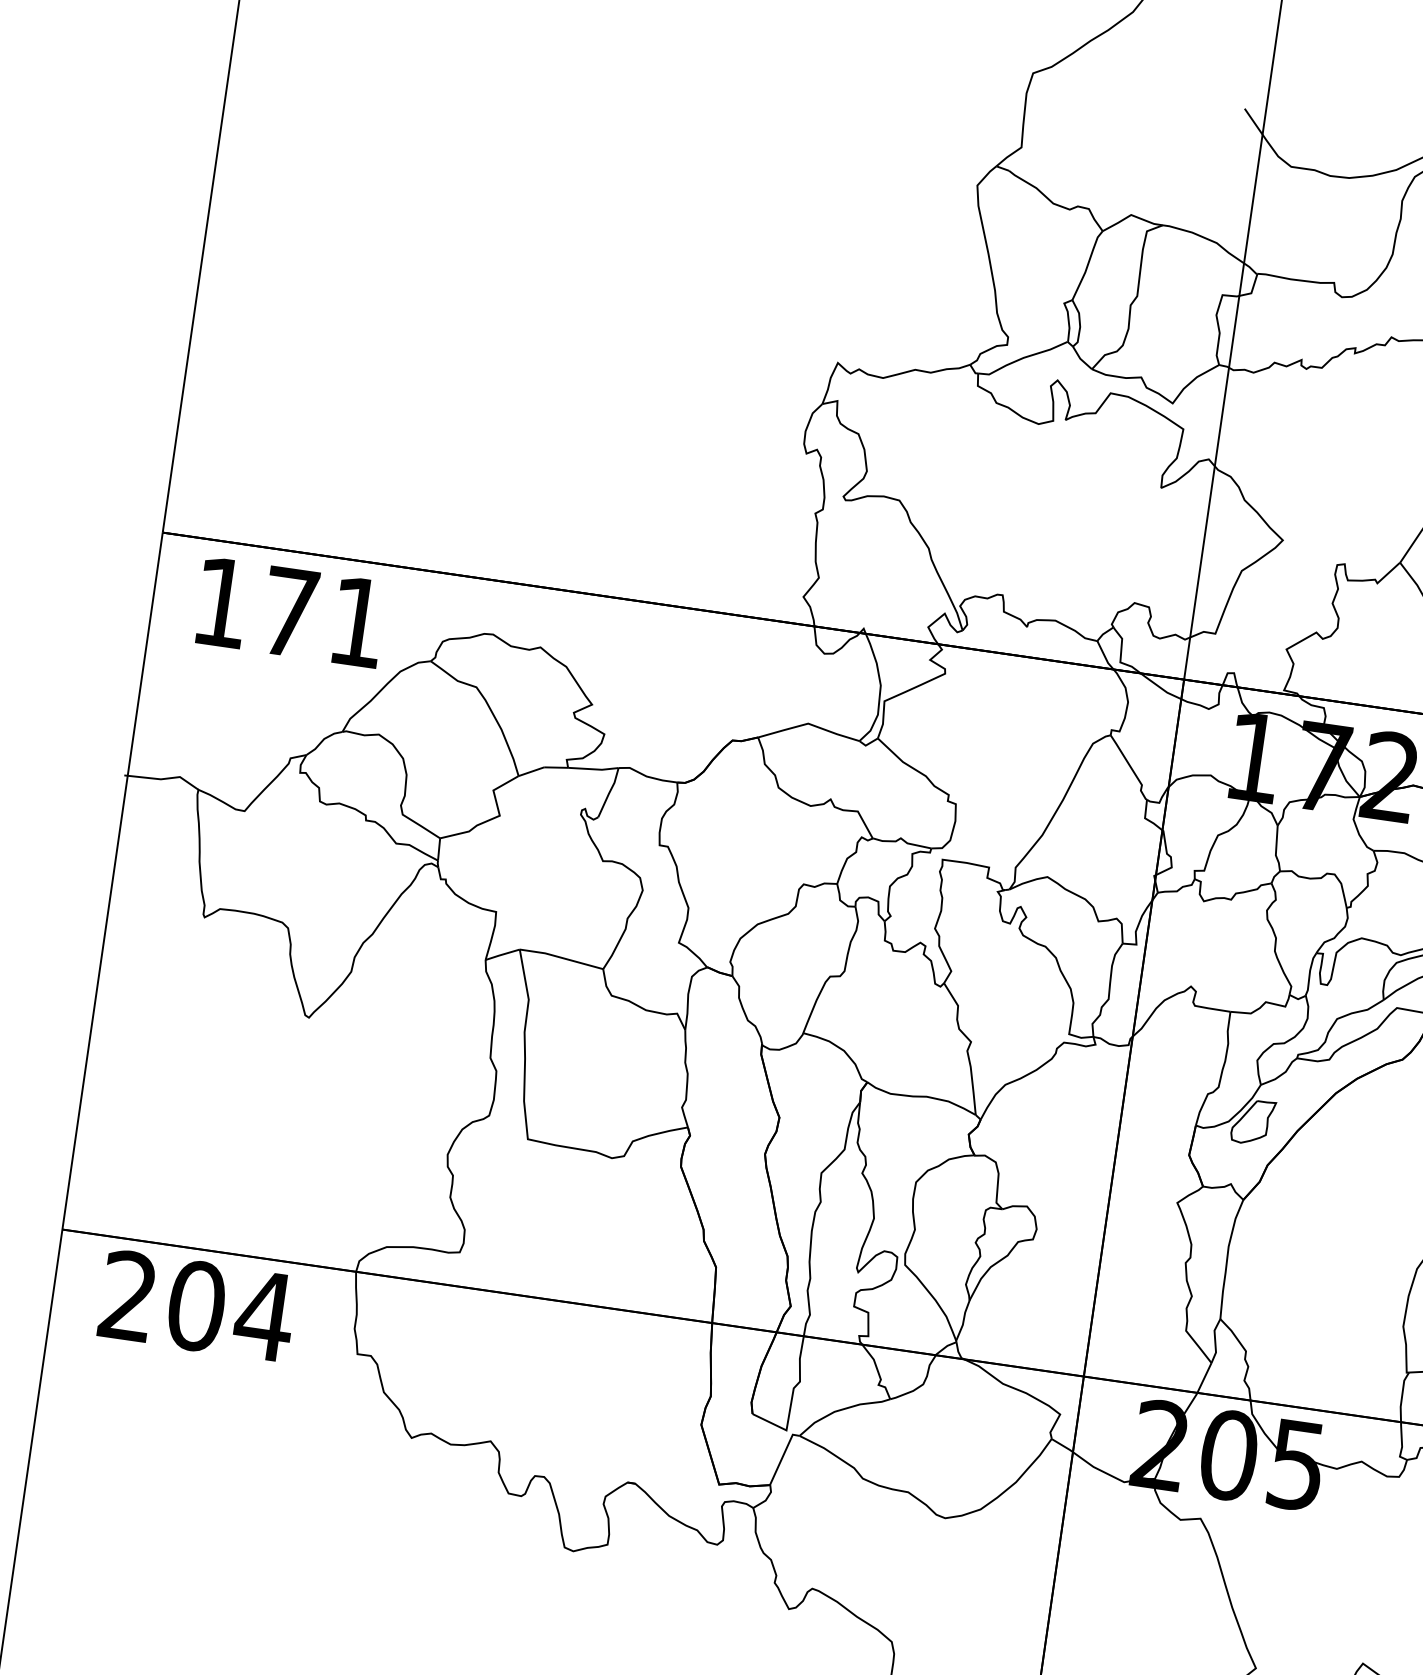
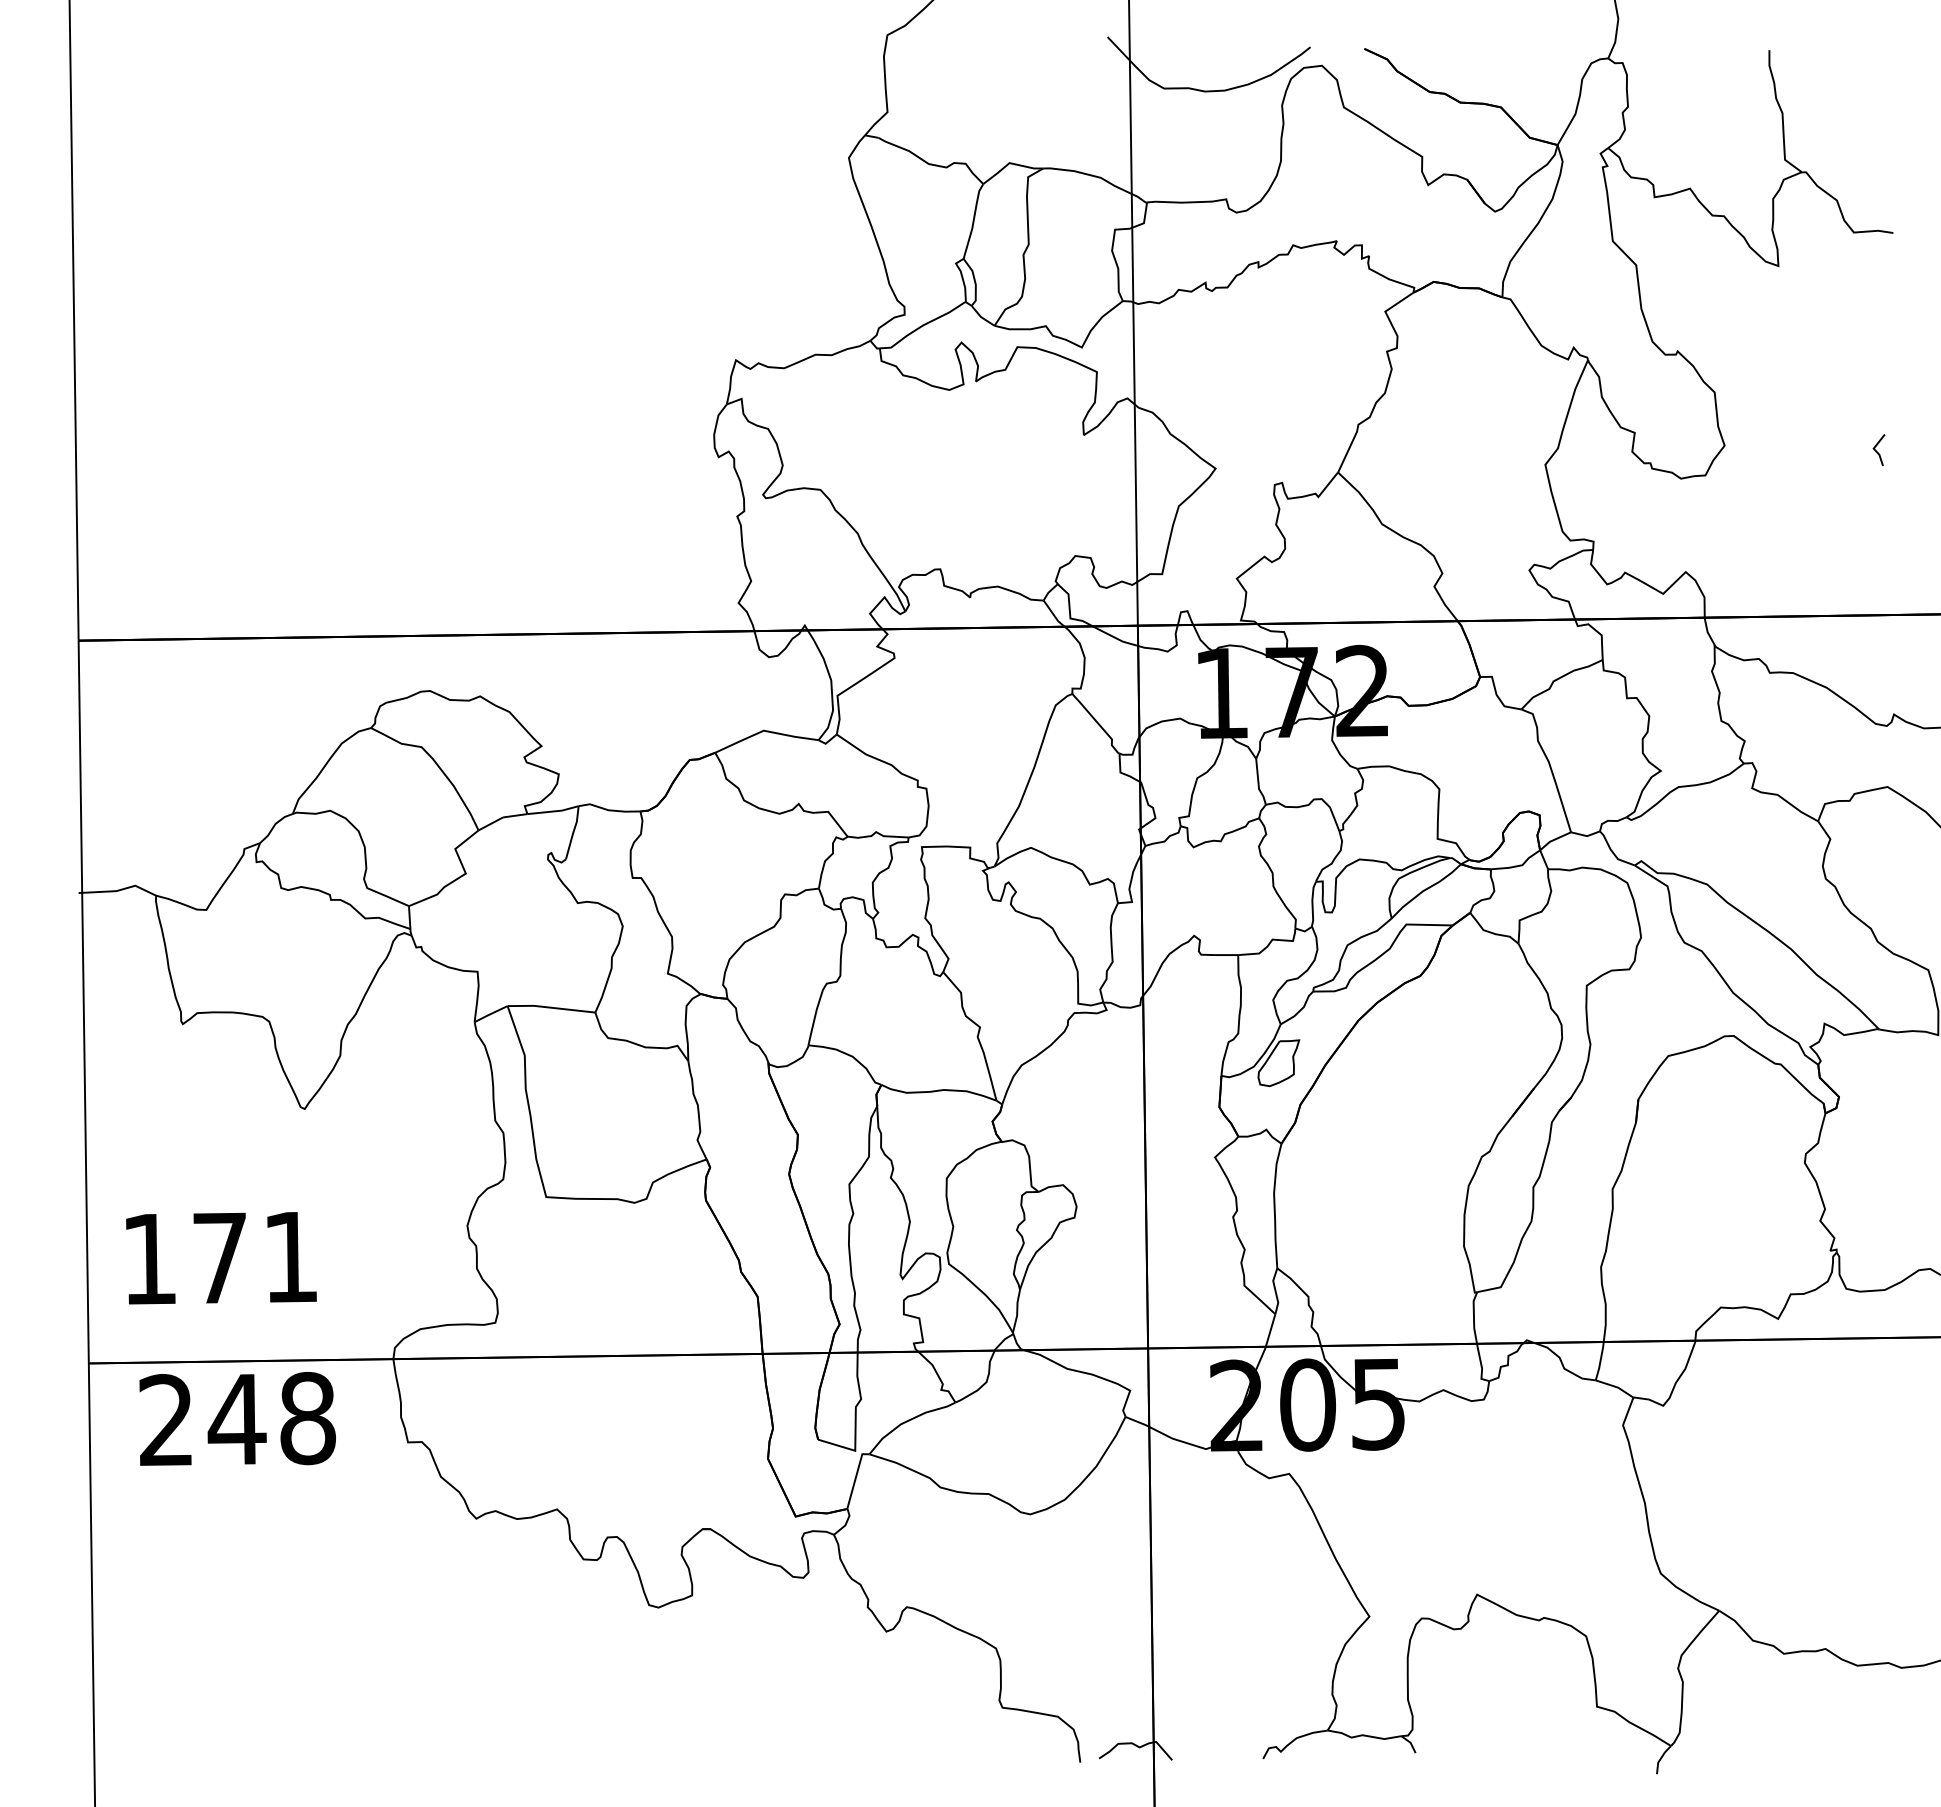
text: (290, 612) -> (221, 1258), moved
text: (230, 1310) -> (272, 1418), 204 -> 248

